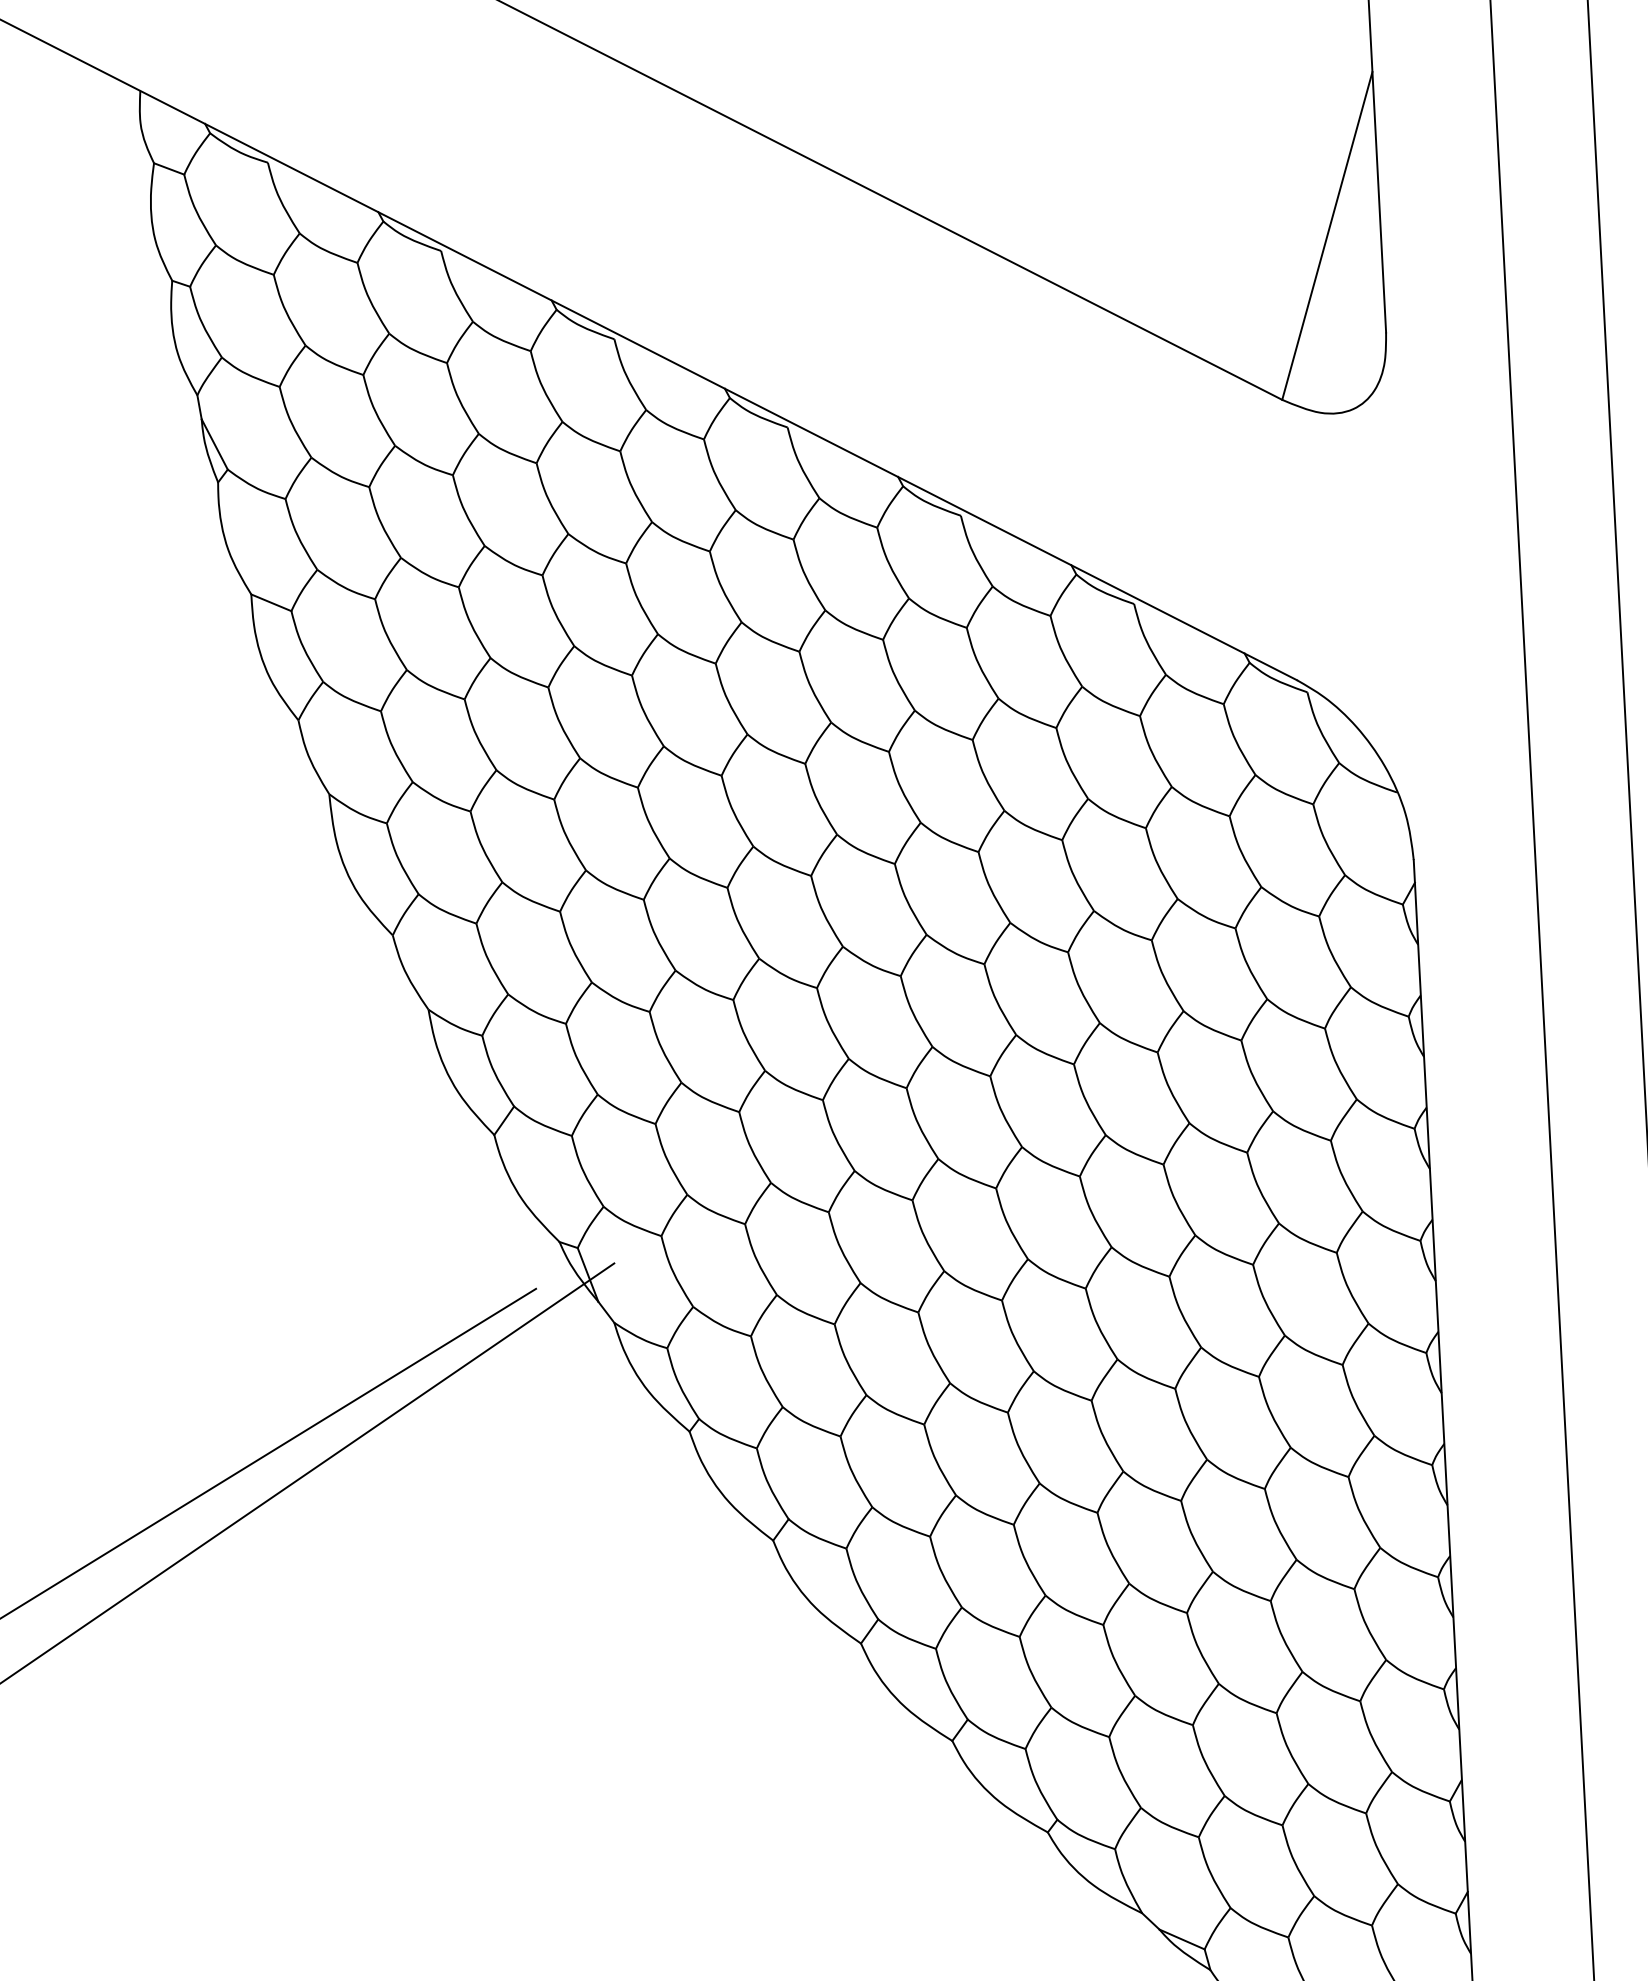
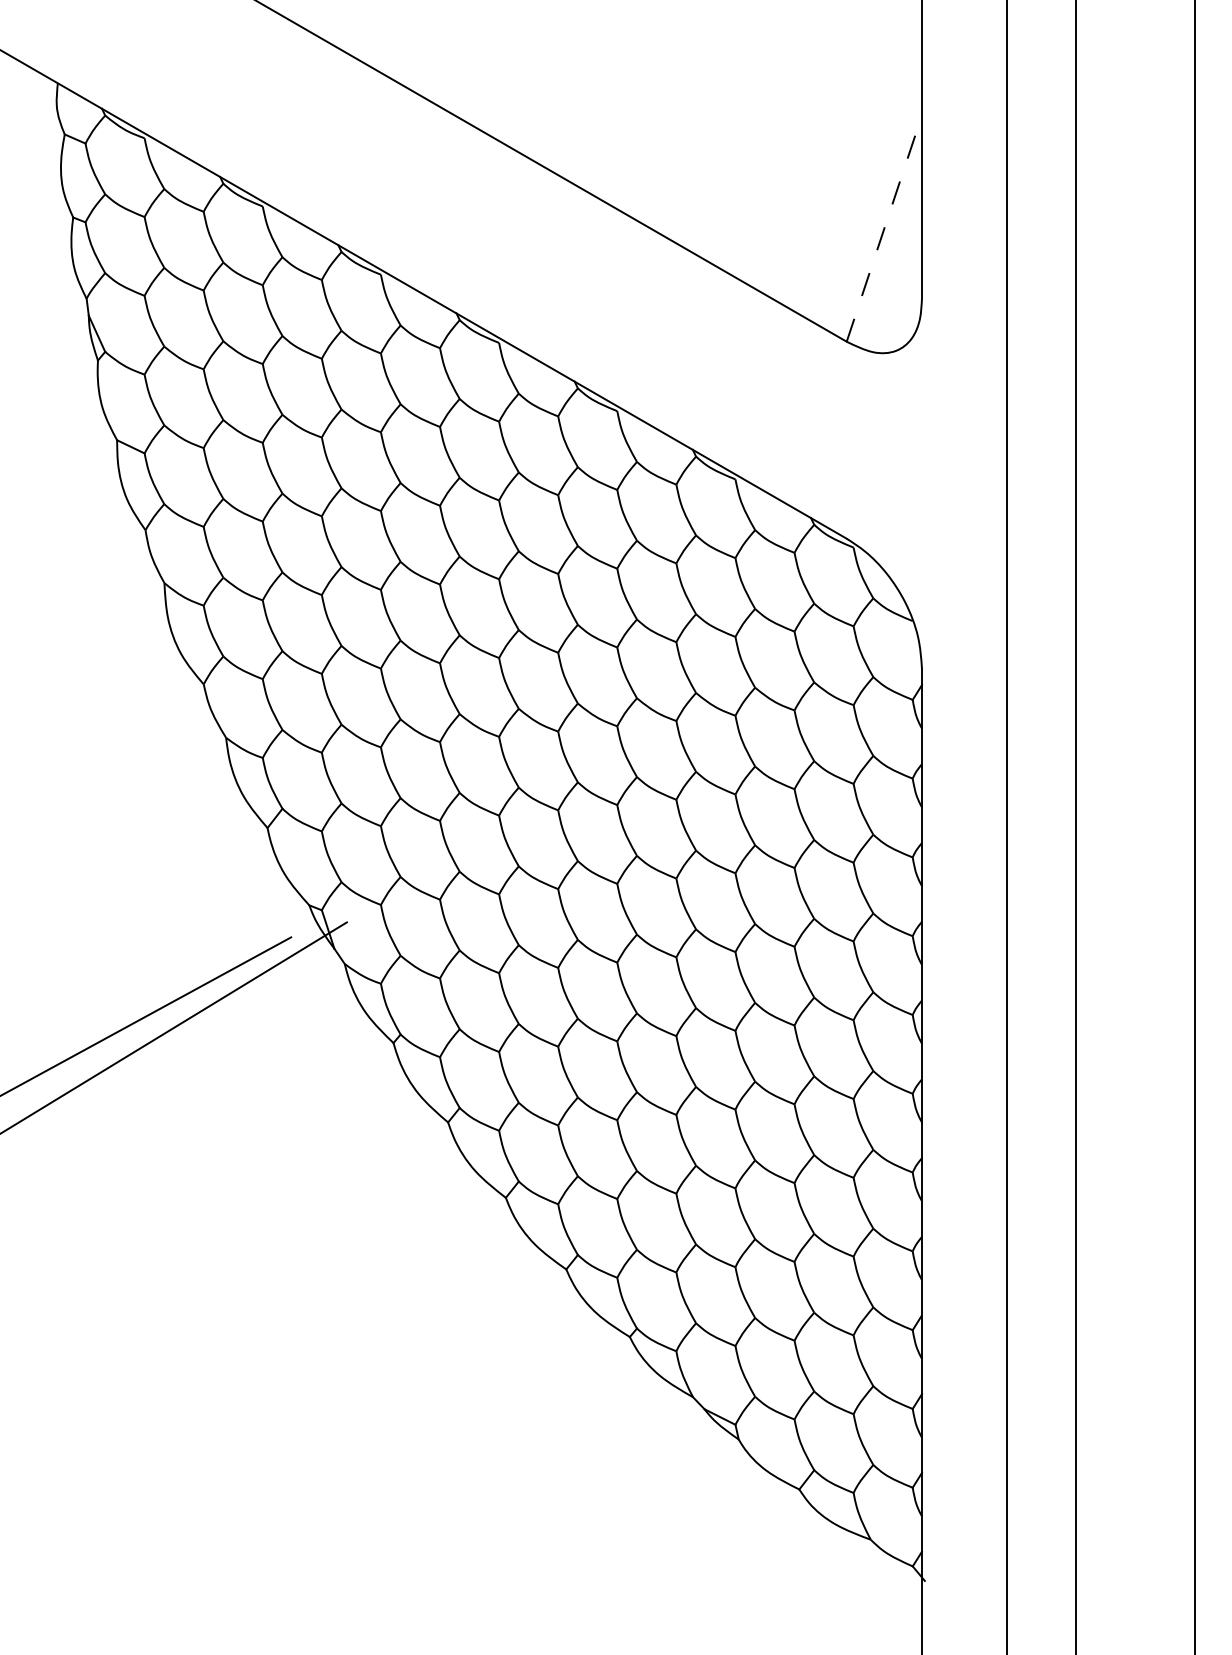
line: (1327, 235) -> (884, 228), solid -> dashed

